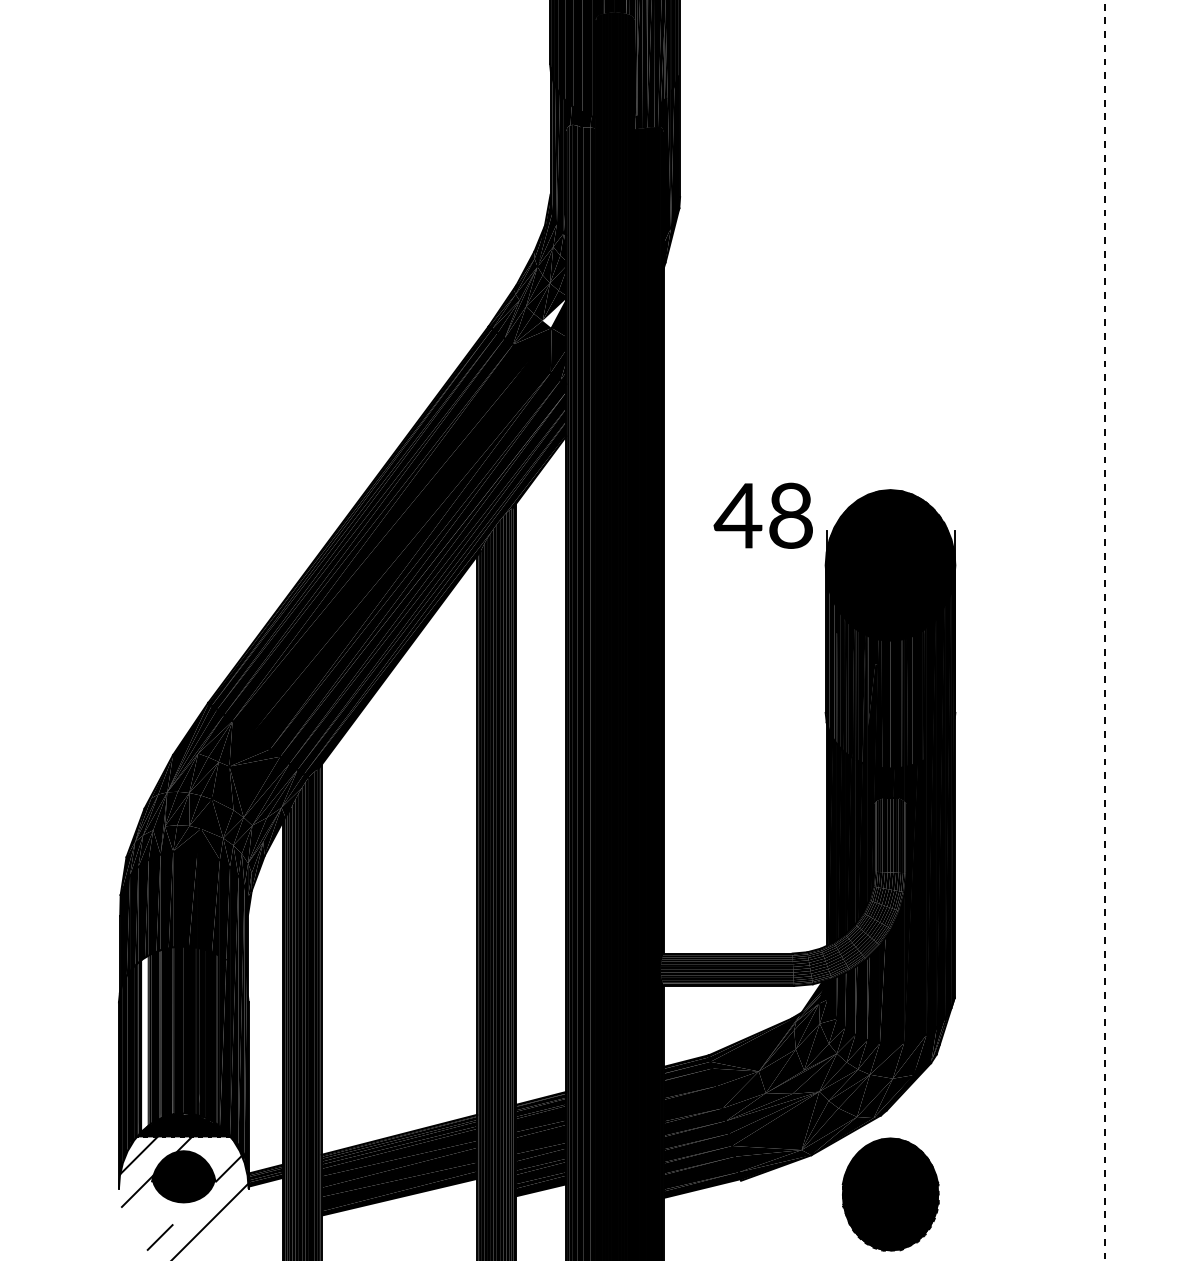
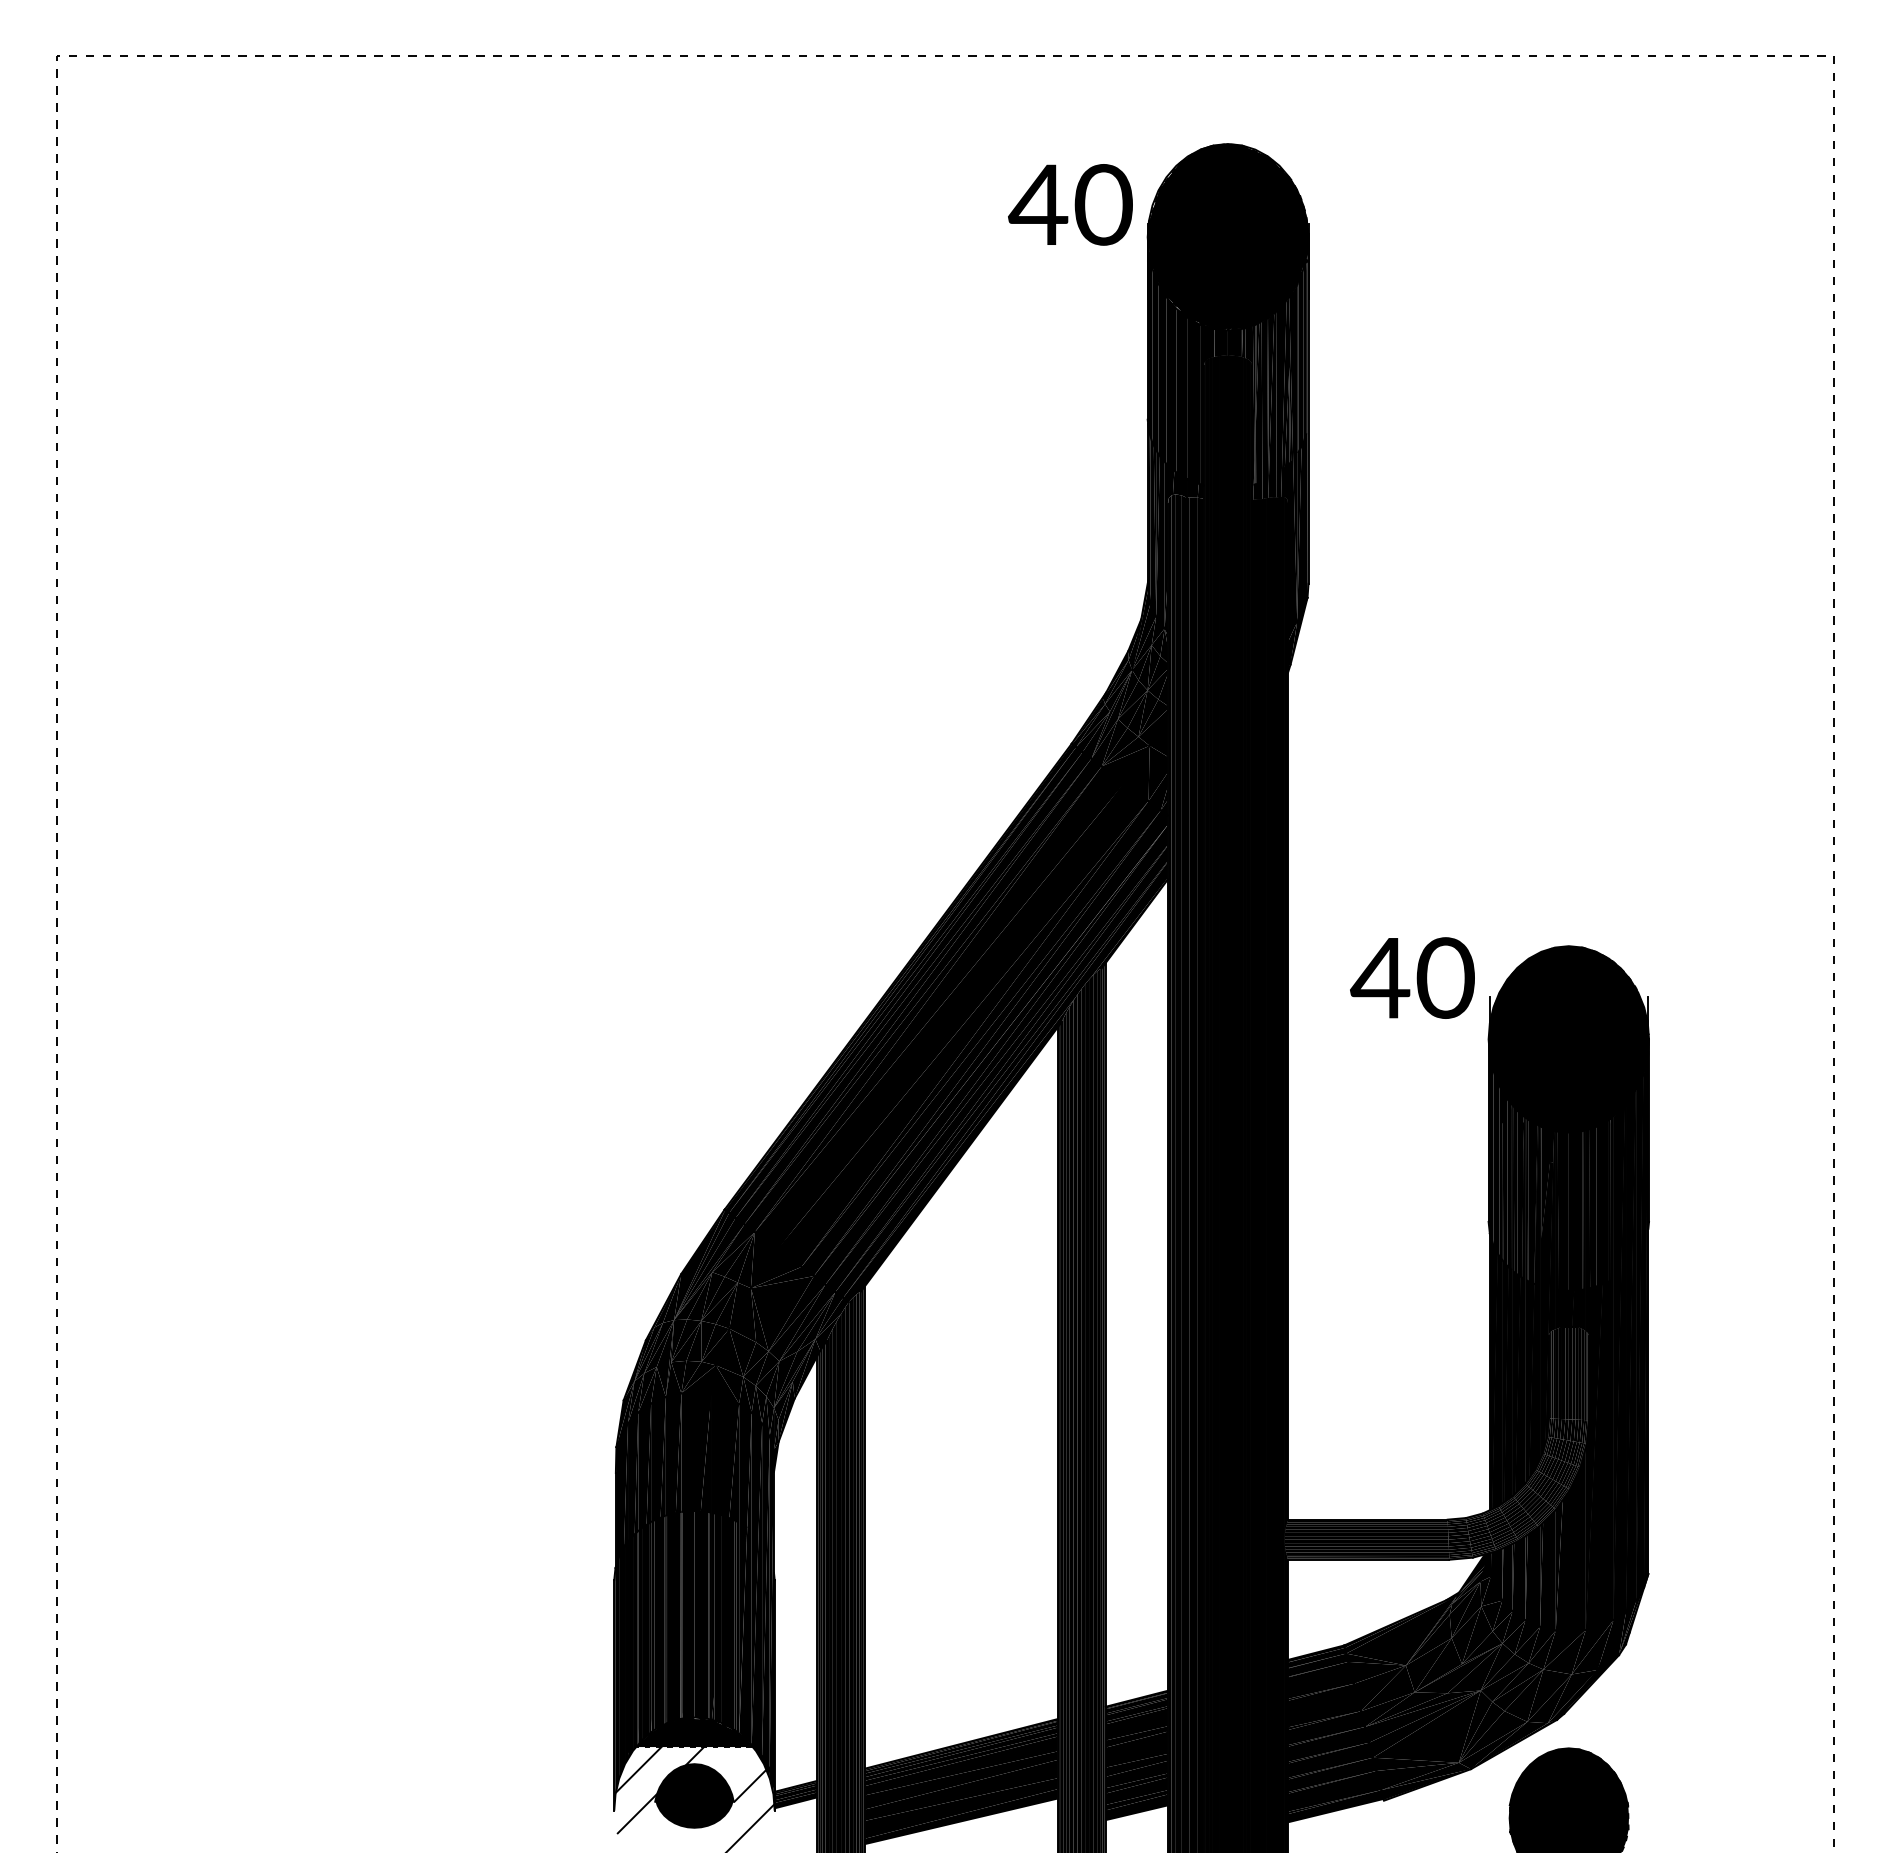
fill: (553, 313) -> (1152, 727), added
text: (790, 515) -> (1445, 977), 48 -> 40
fill: (144, 1043) -> (645, 1630), added

